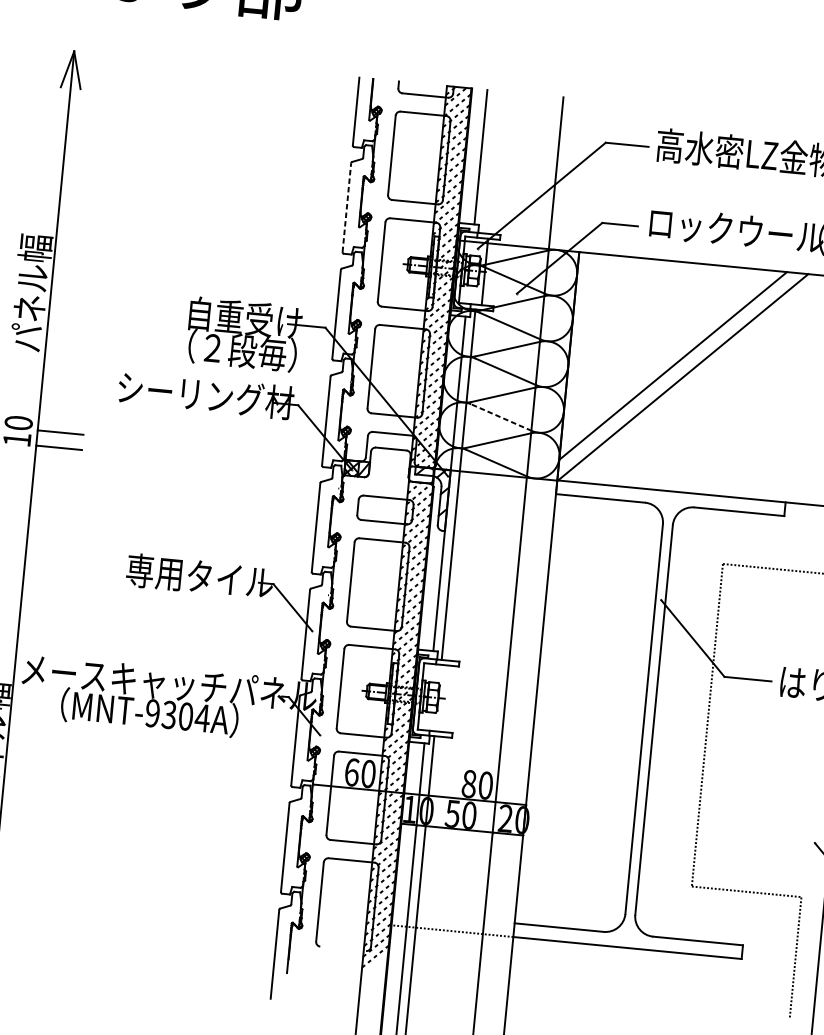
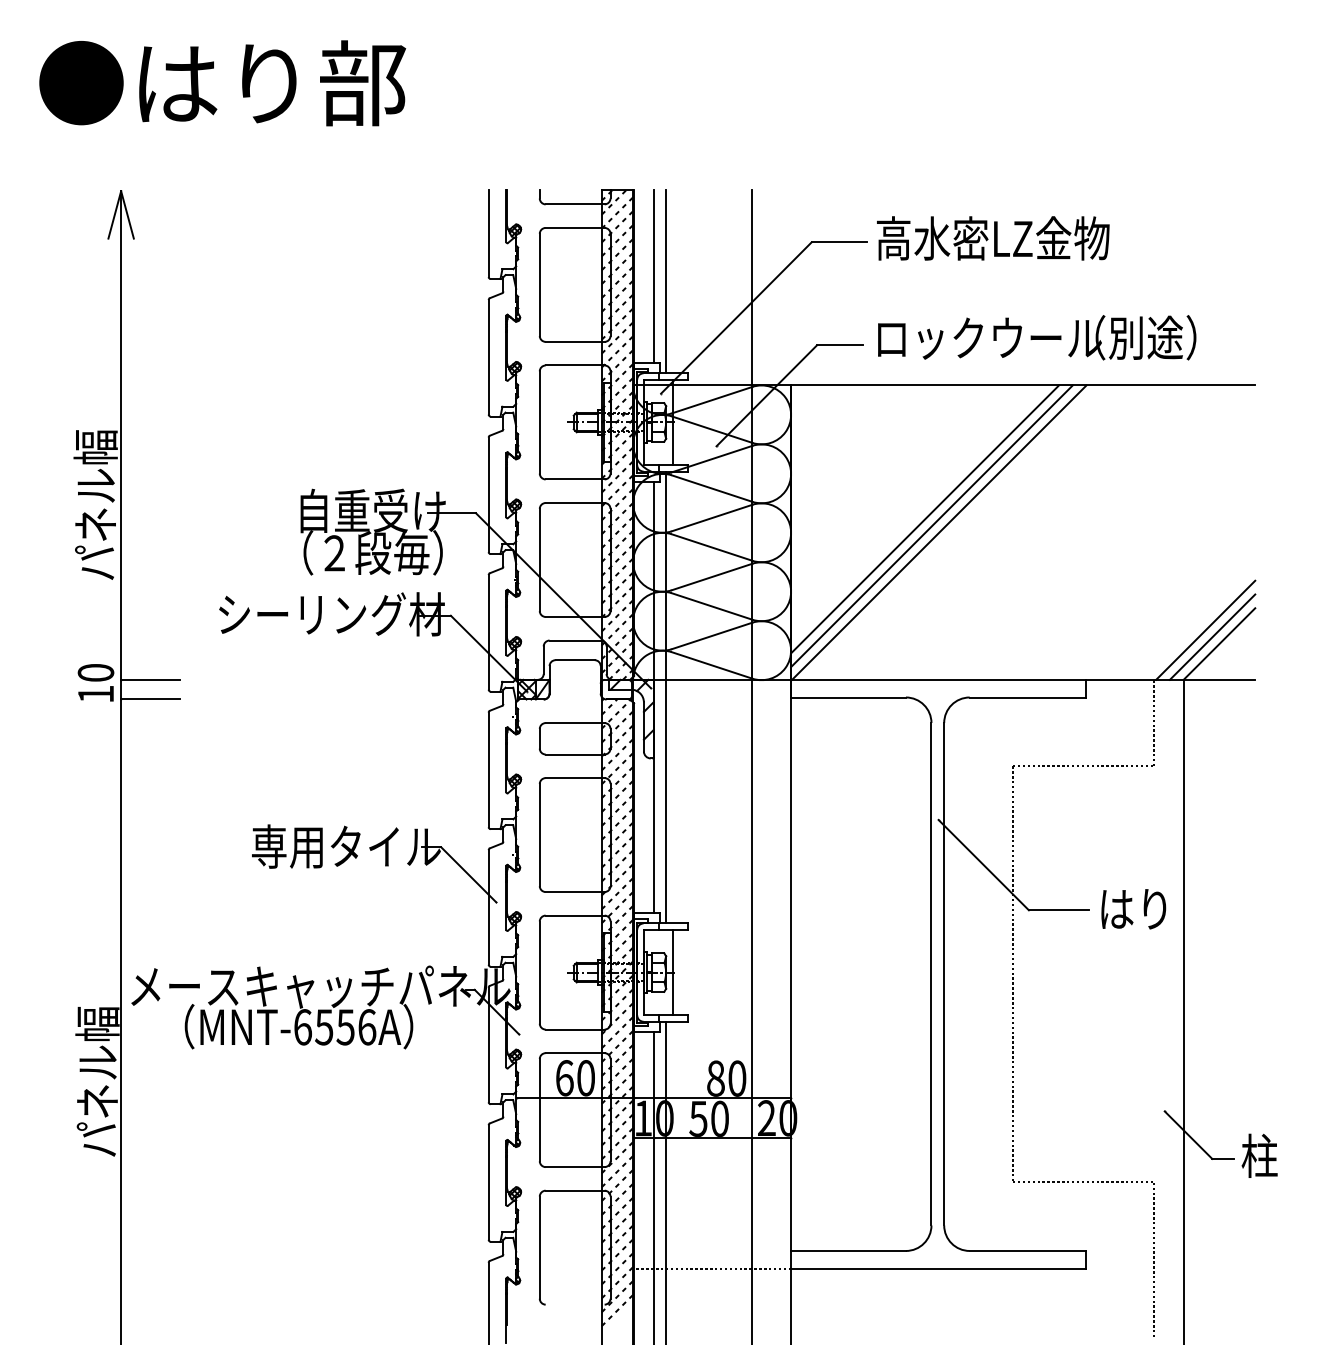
line: (489, 162) -> (665, 281), added
line: (346, 207) -> (488, 356), dashed -> solid
line: (677, 371) -> (931, 526), added
line: (501, 417) -> (711, 606), dashed -> solid
line: (444, 698) -> (673, 972), added
text: (178, 715) -> (335, 1027), MNT-9304A -> MNT-6556A

